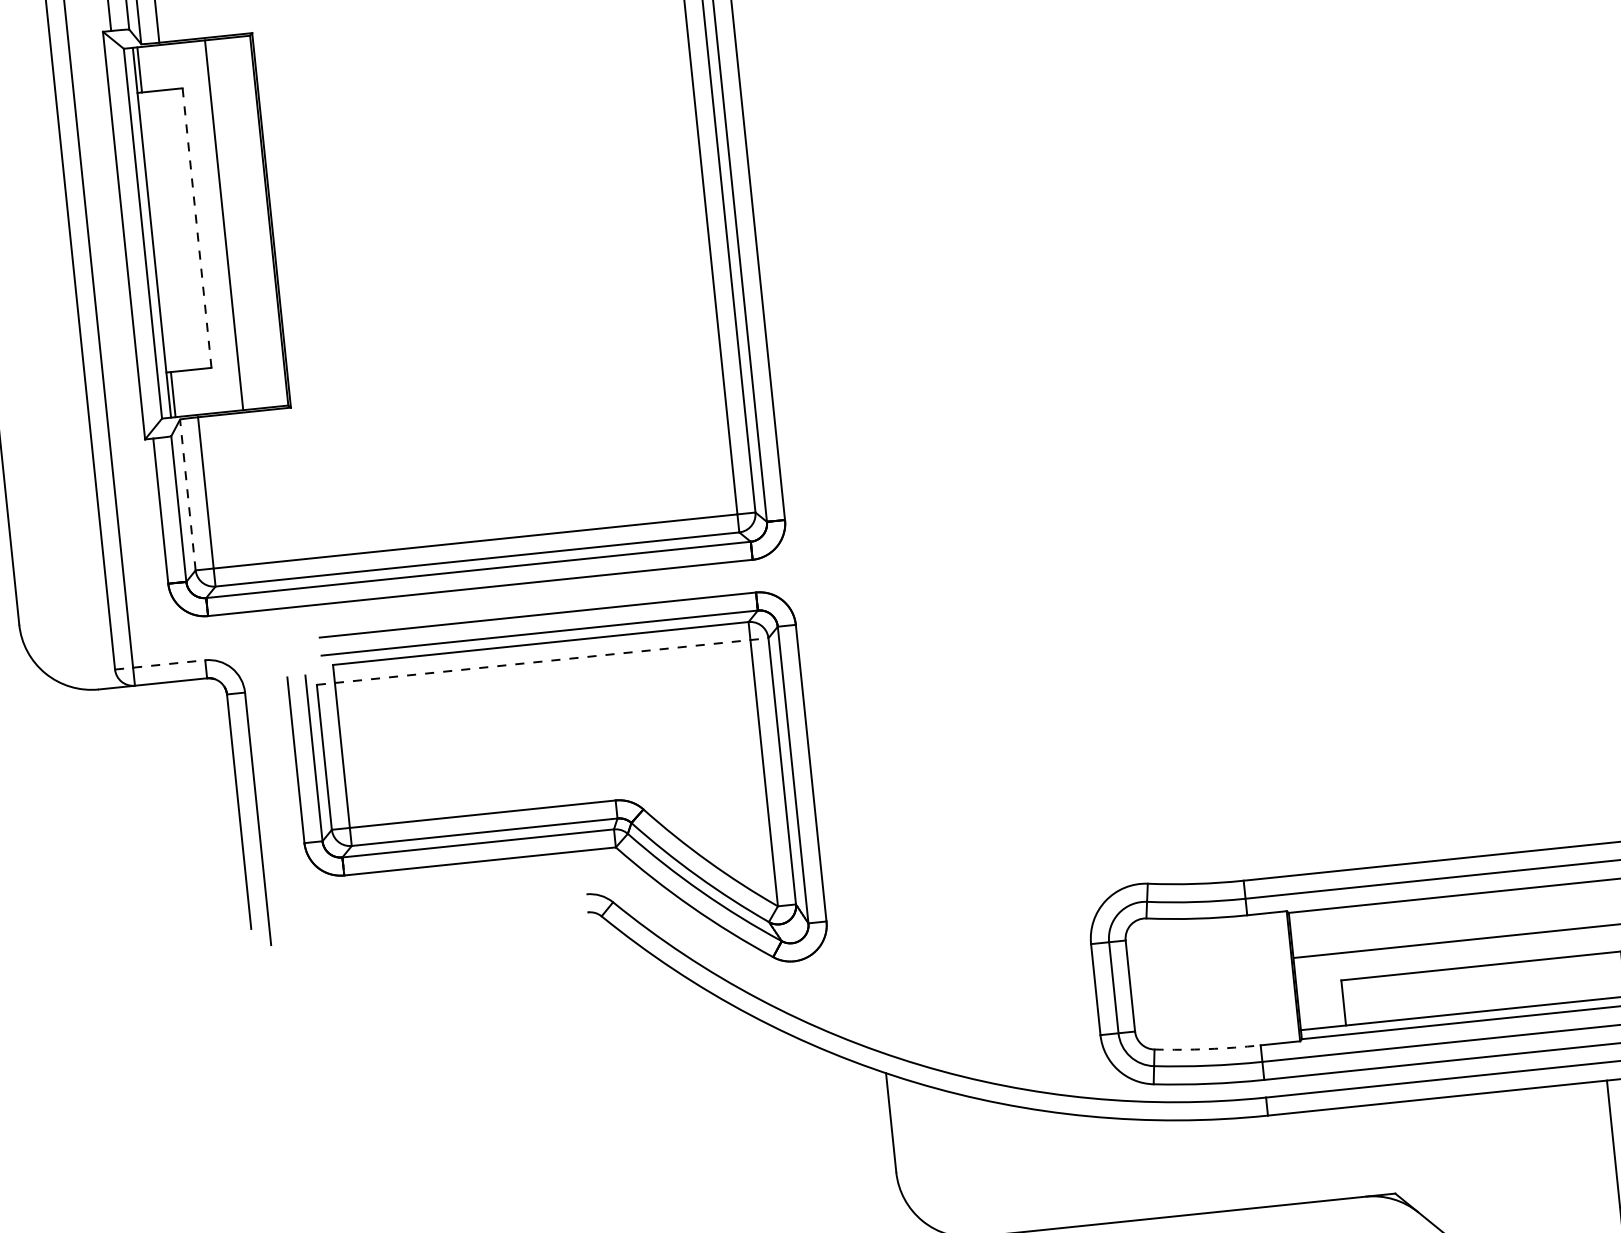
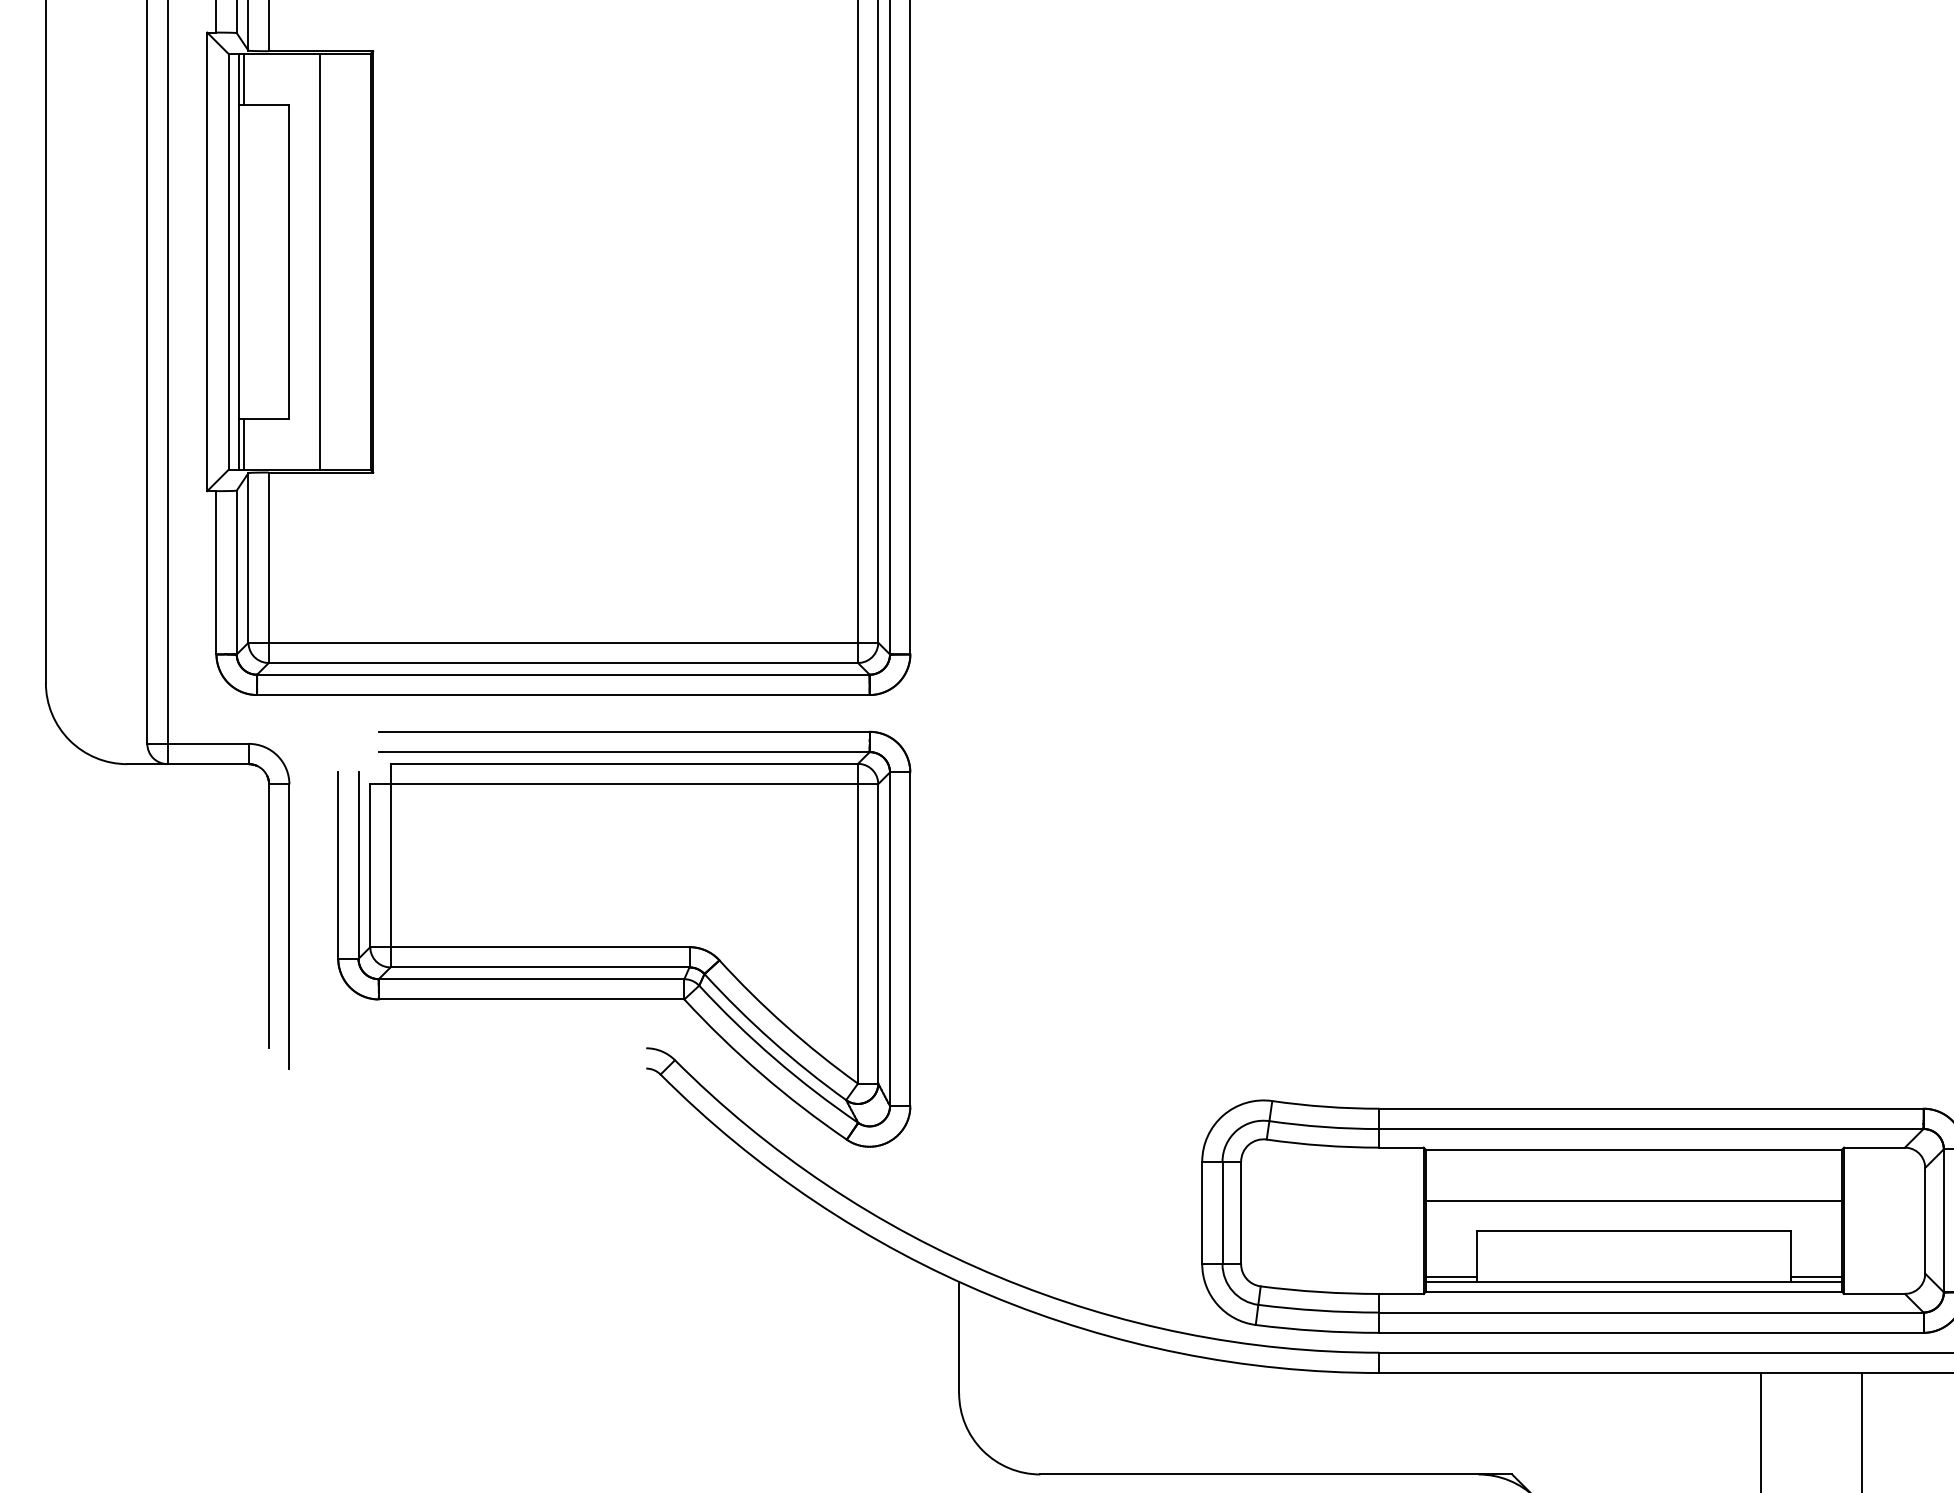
line: (197, 227) -> (289, 261), dashed -> solid
line: (187, 494) -> (248, 557), dashed -> solid
line: (542, 661) -> (624, 784), dashed -> solid
line: (160, 664) -> (198, 743), dashed -> solid
line: (1322, 1023) -> (1450, 1276), added
arc: (1207, 1049) -> (1319, 1292), dashed -> solid

